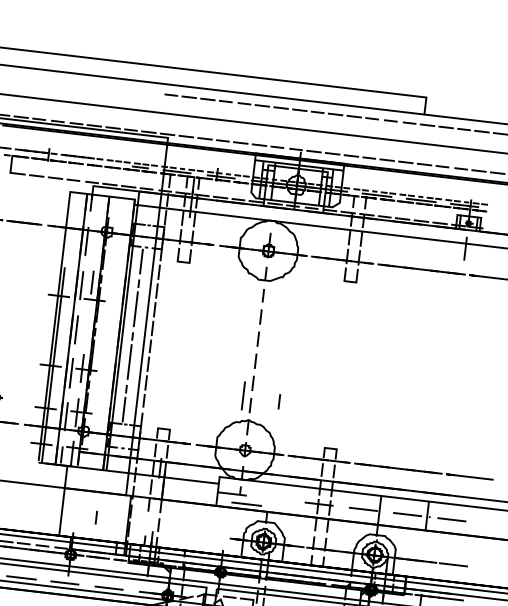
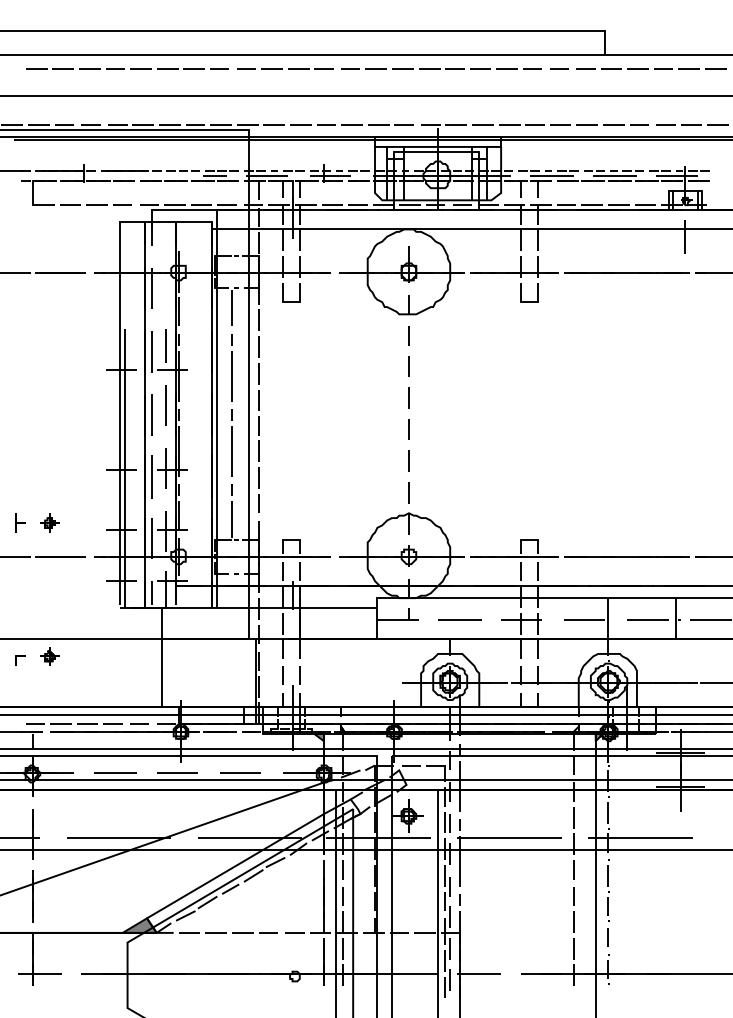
line: (85, 84) -> (124, 68), added
line: (242, 396) -> (165, 405), moved
line: (279, 401) -> (448, 482), removed
line: (246, 503) -> (459, 619), moved
line: (96, 517) -> (282, 675), moved

